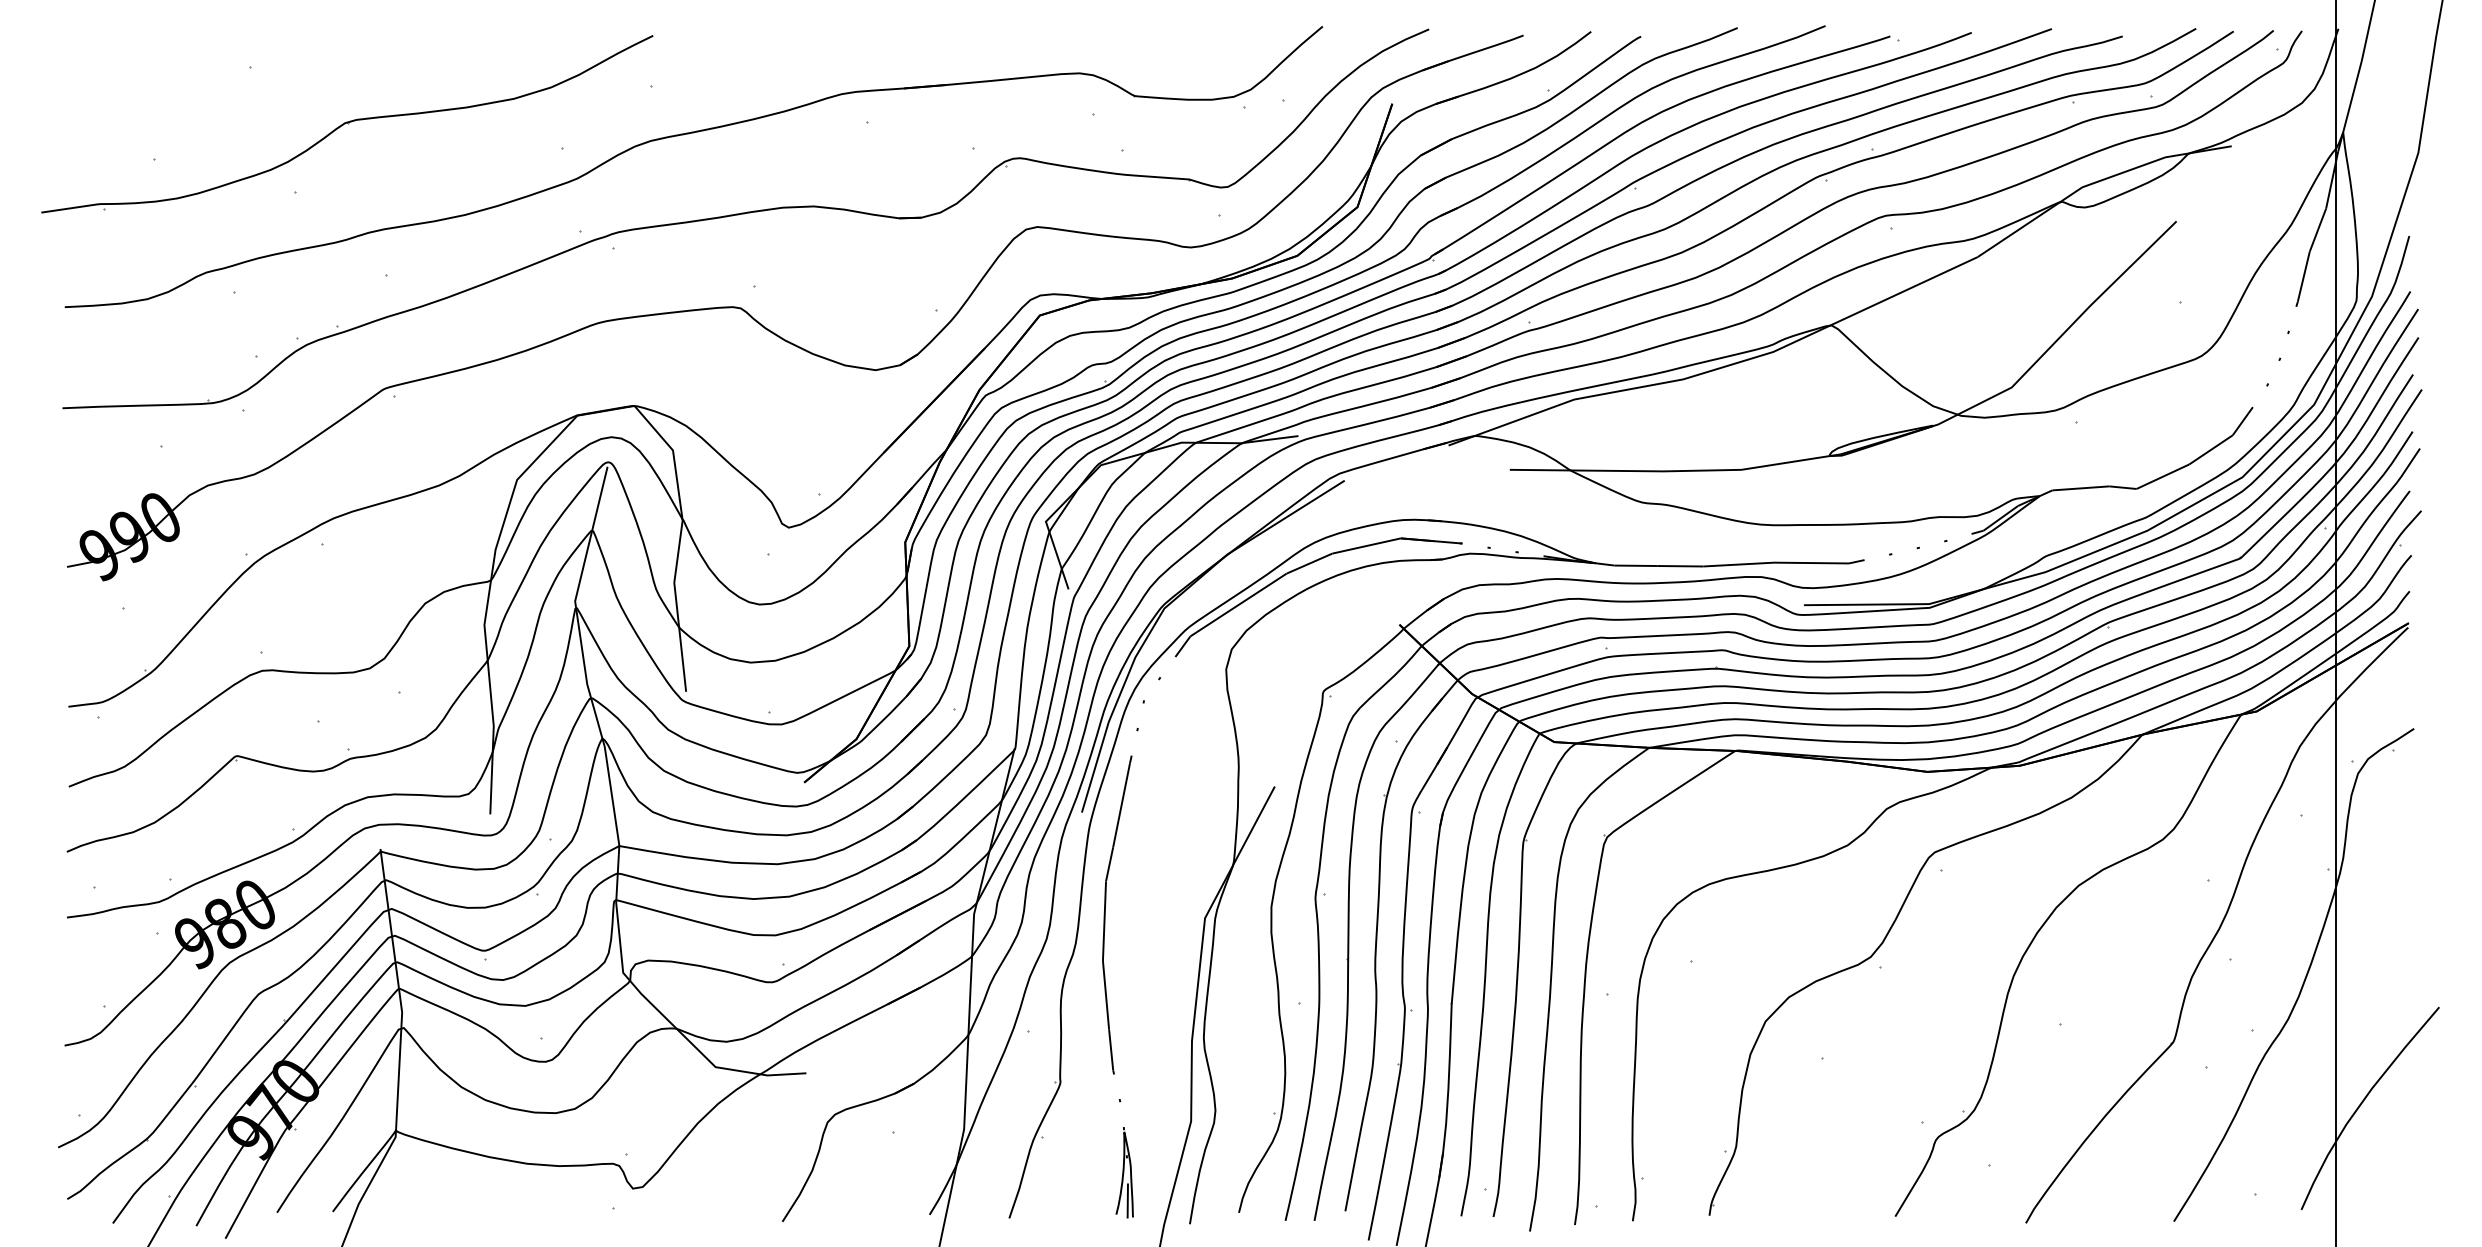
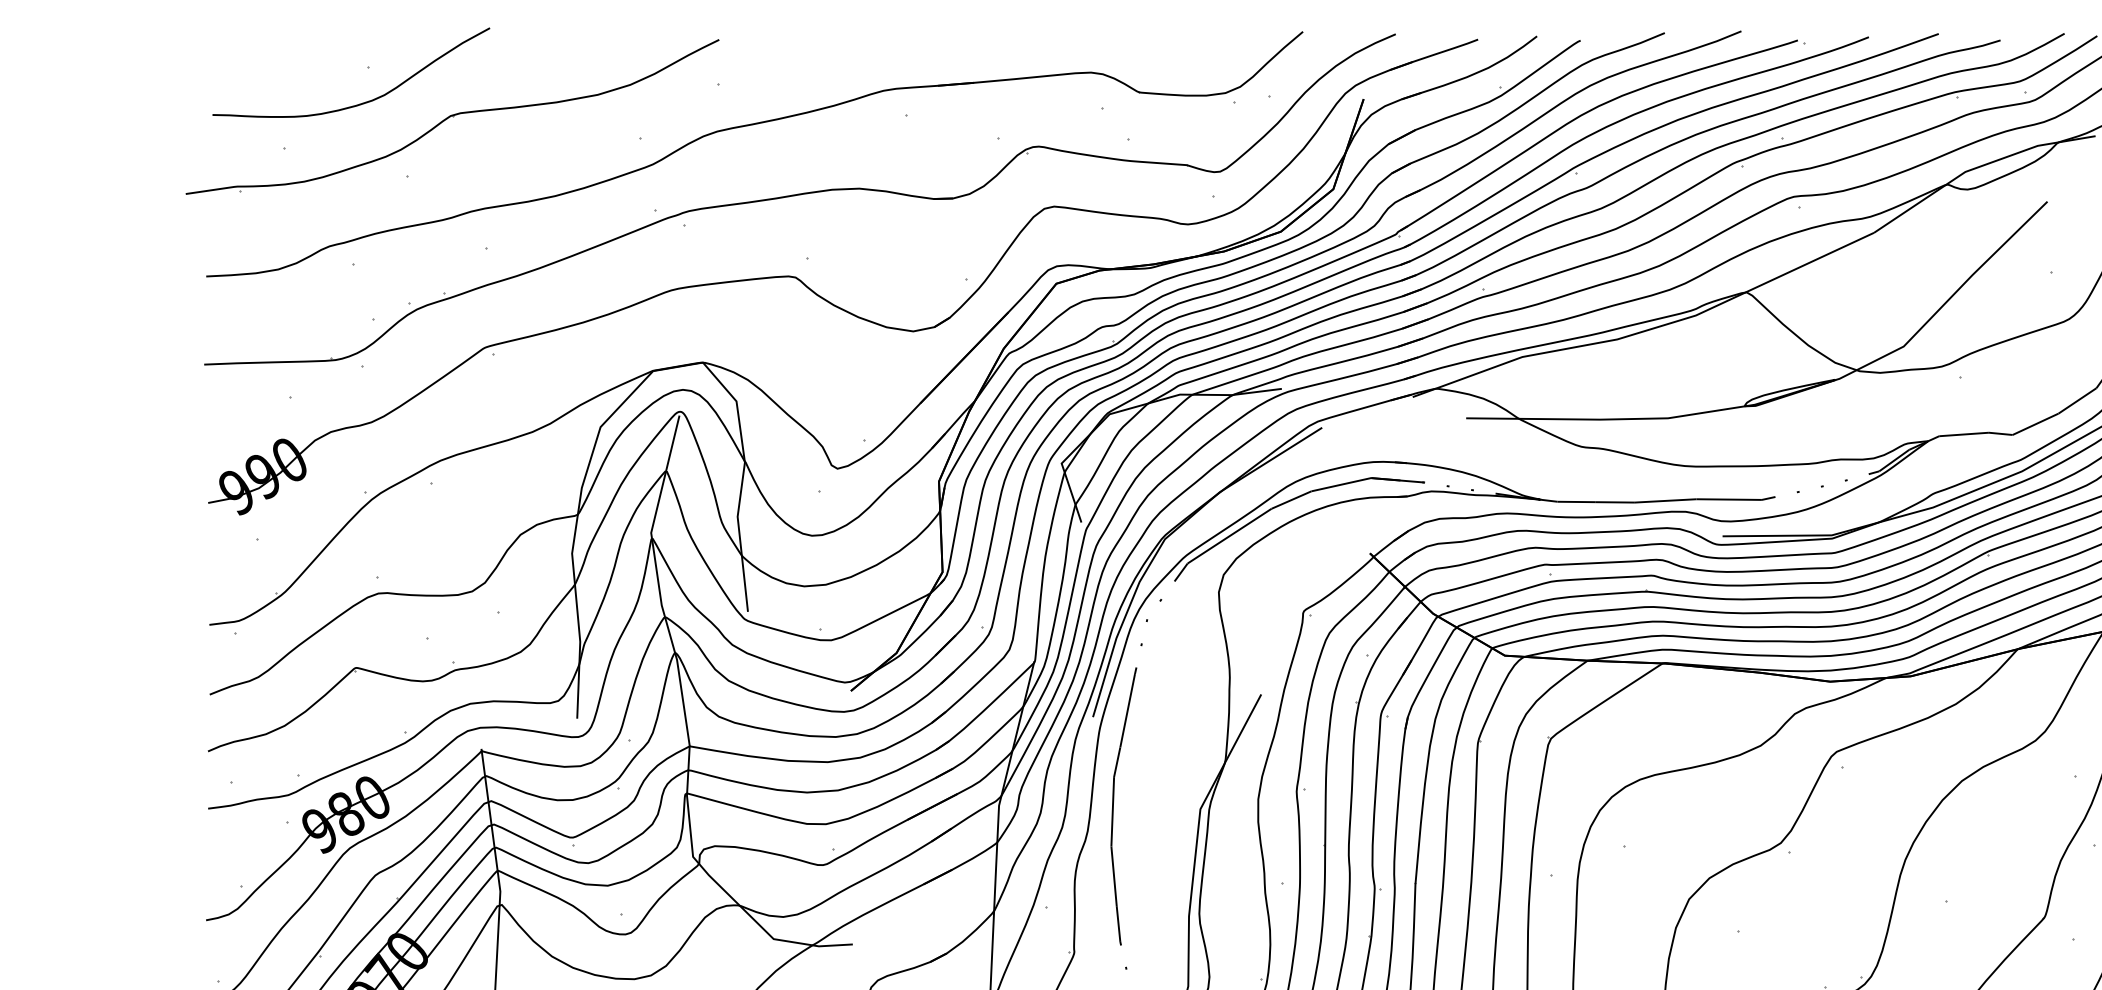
curve: (242, 108) -> (361, 103), added

